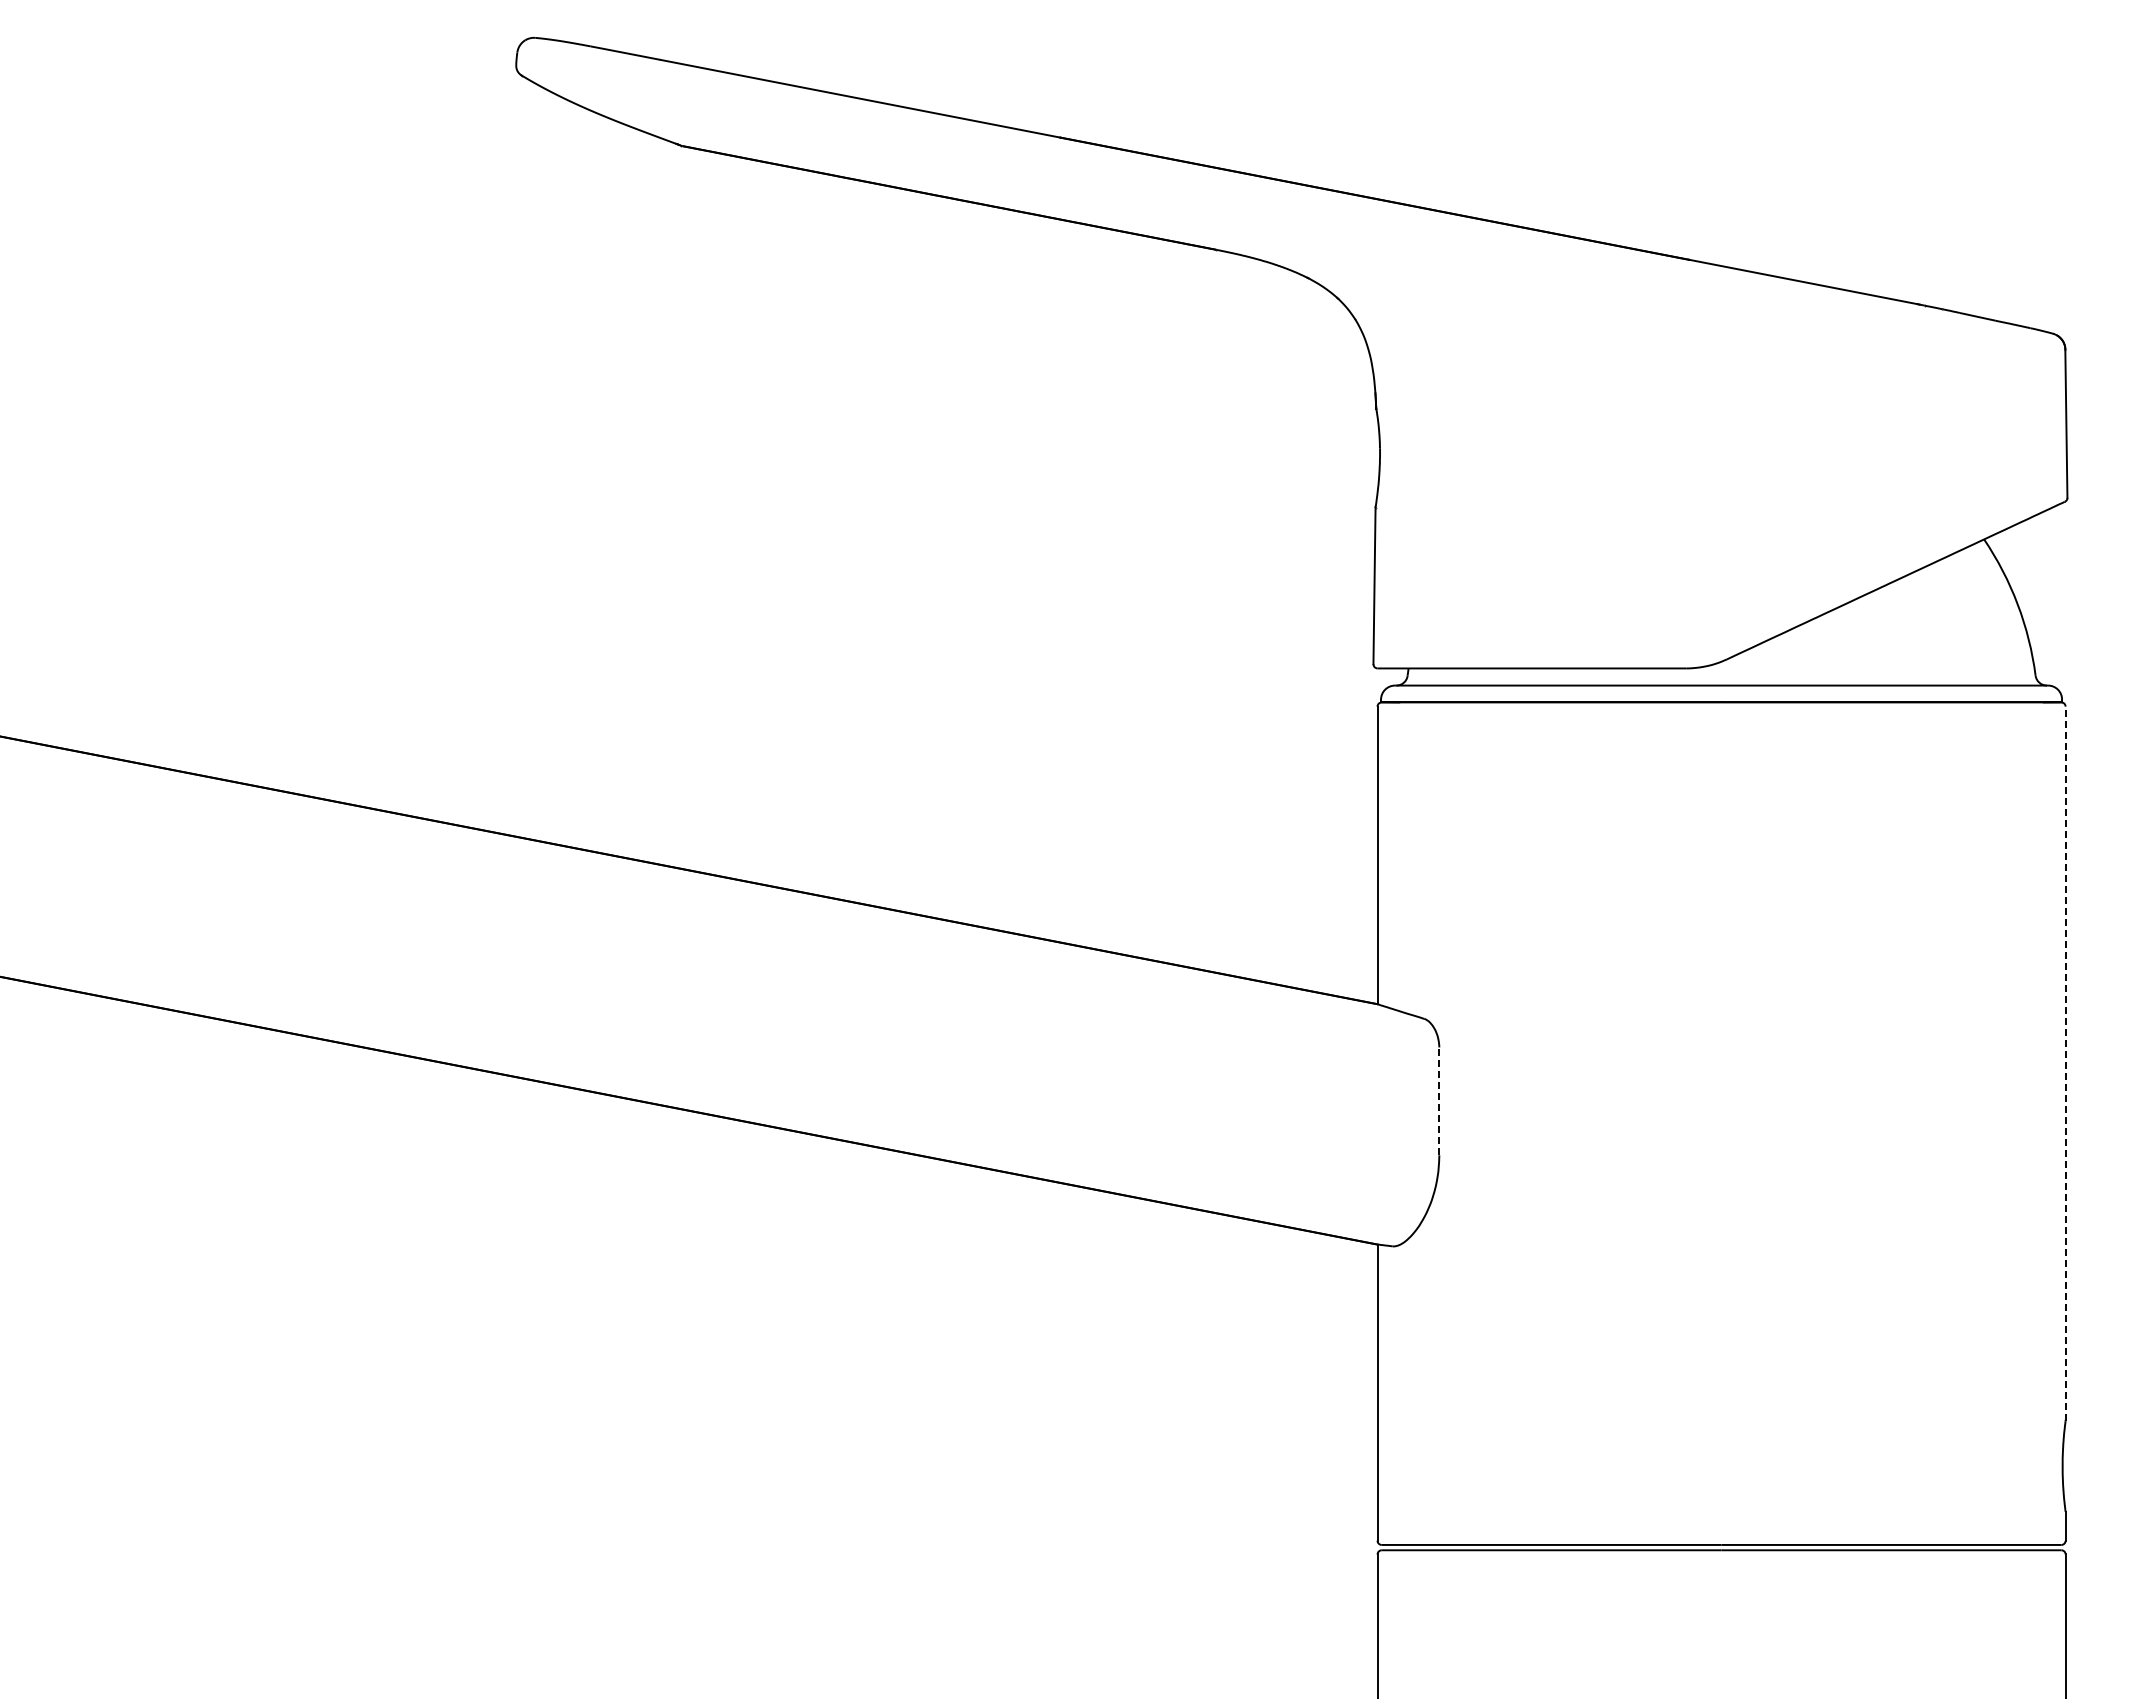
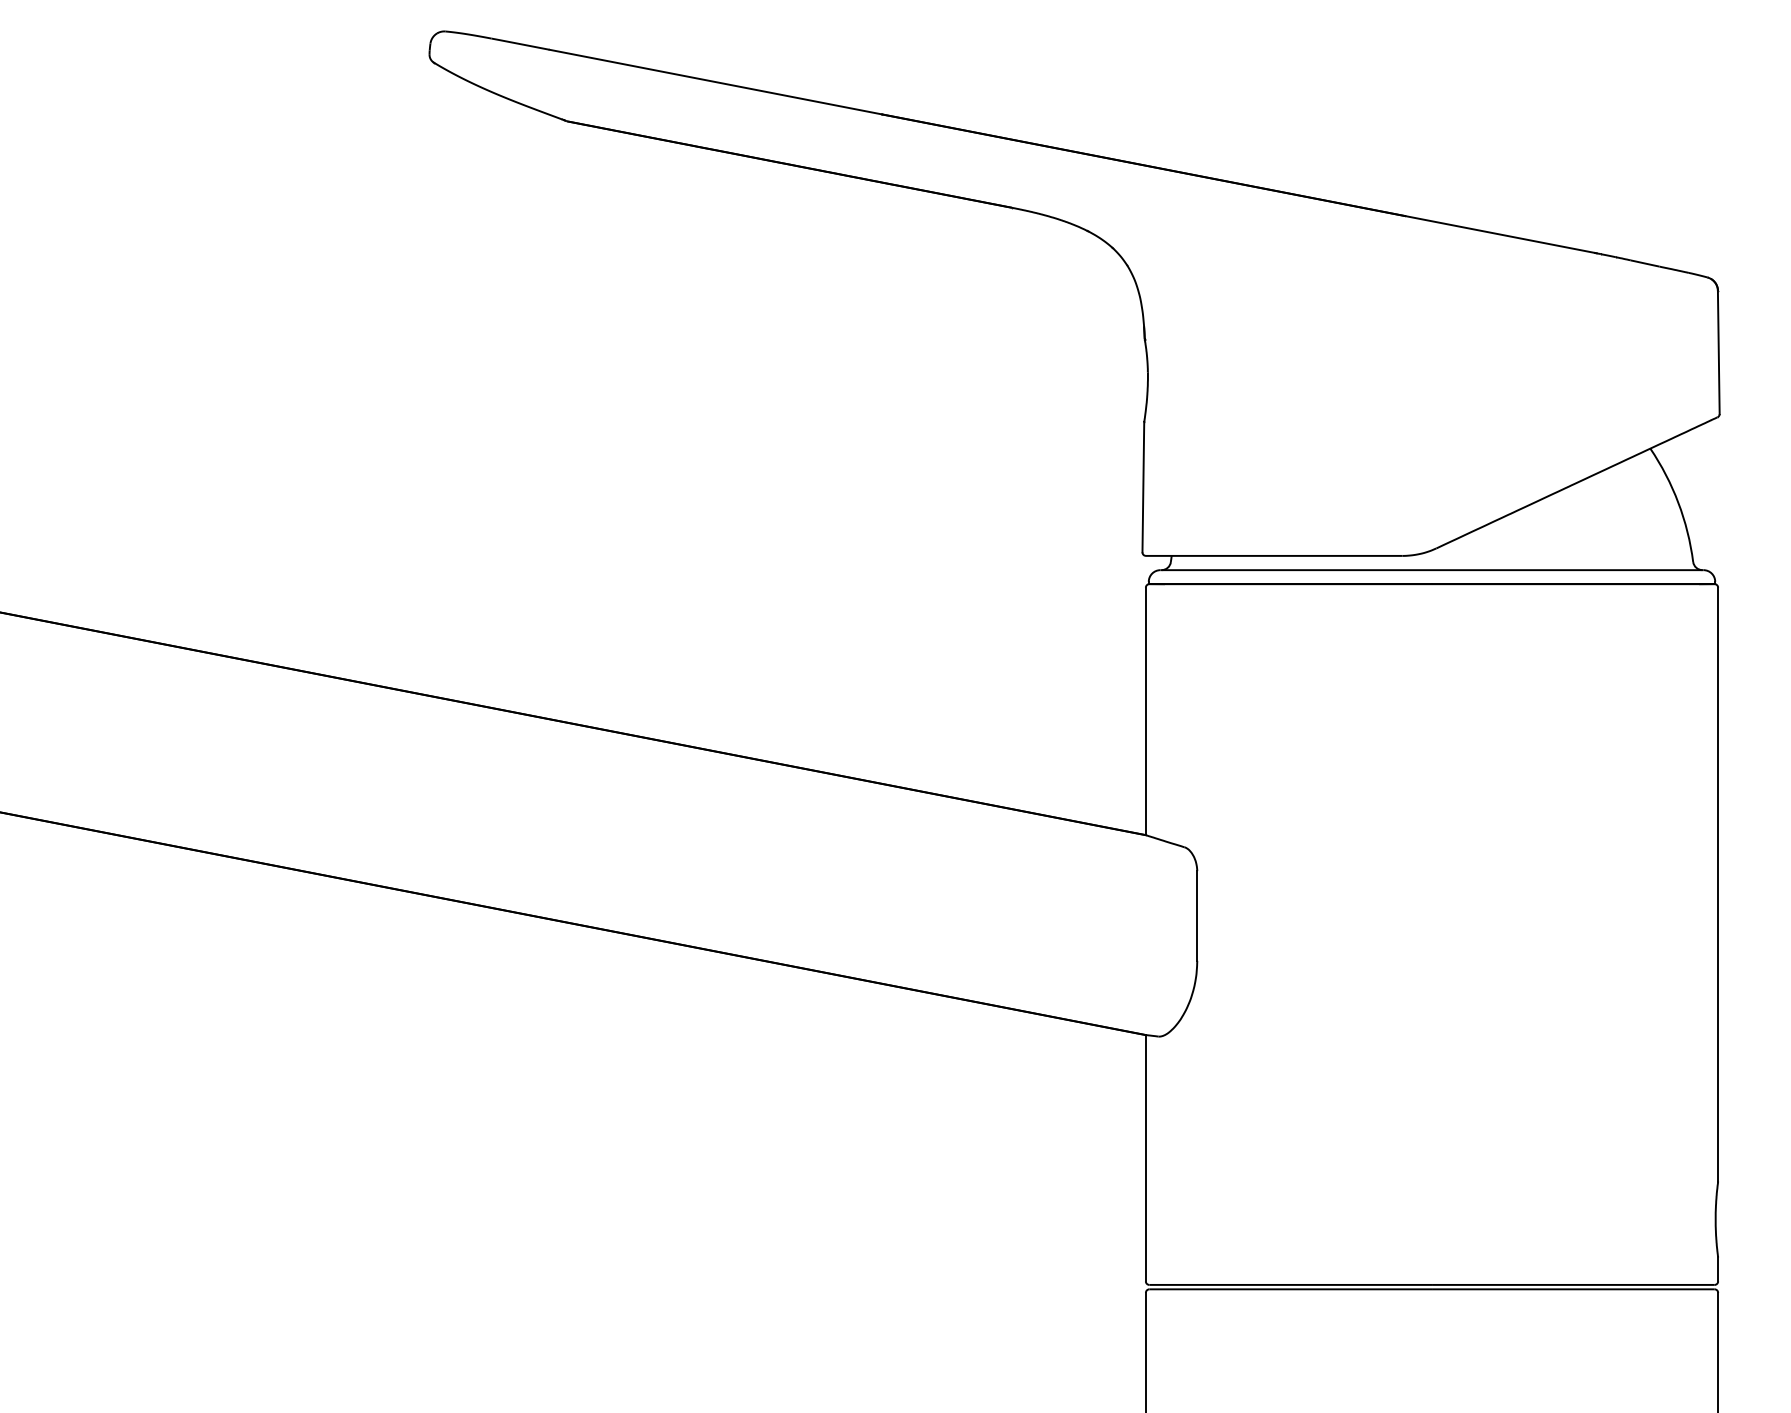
line: (2065, 1063) -> (1718, 884), dashed -> solid
line: (1439, 1101) -> (1197, 916), dashed -> solid

